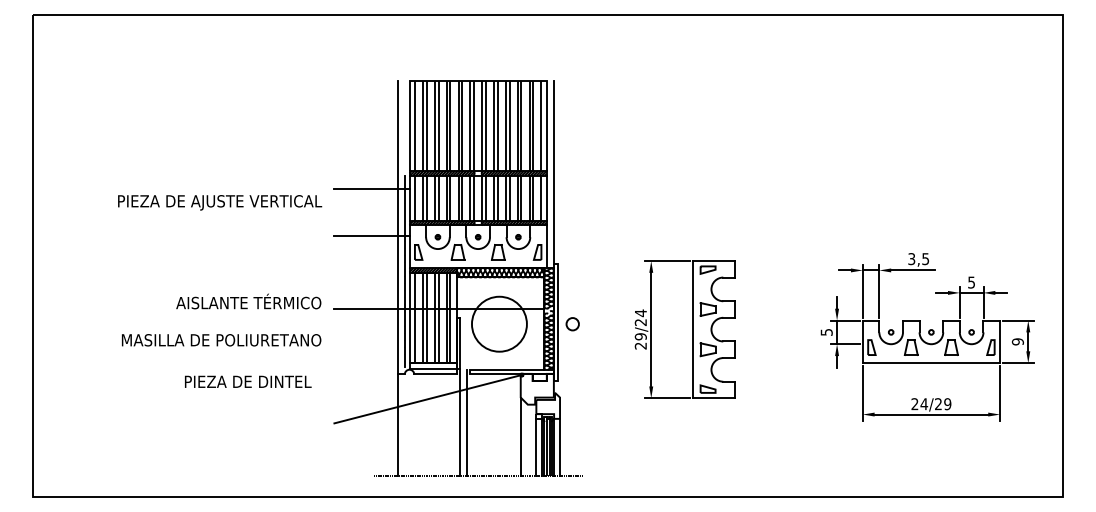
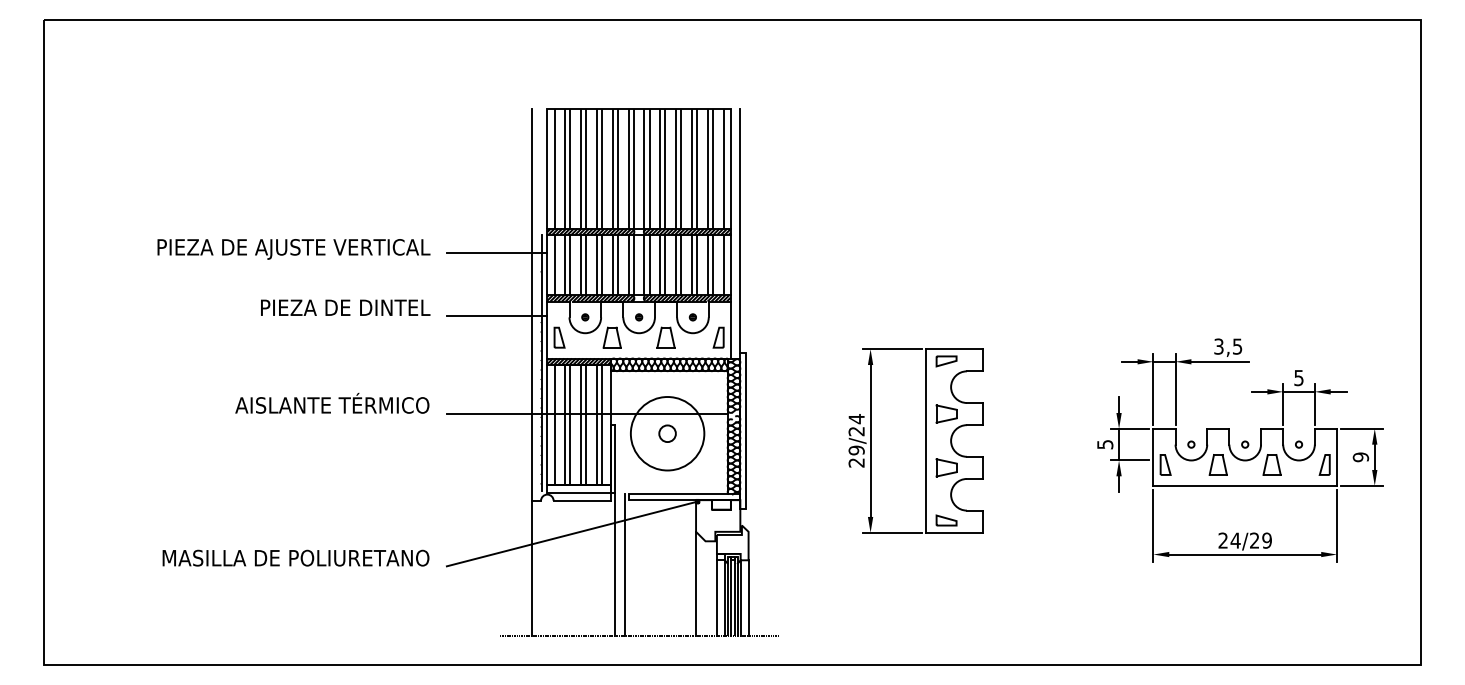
text: (219, 202) -> (293, 249), moved
circle: (572, 324) -> (667, 433), moved
text: (221, 339) -> (295, 557), moved
text: (248, 381) -> (345, 307), moved

